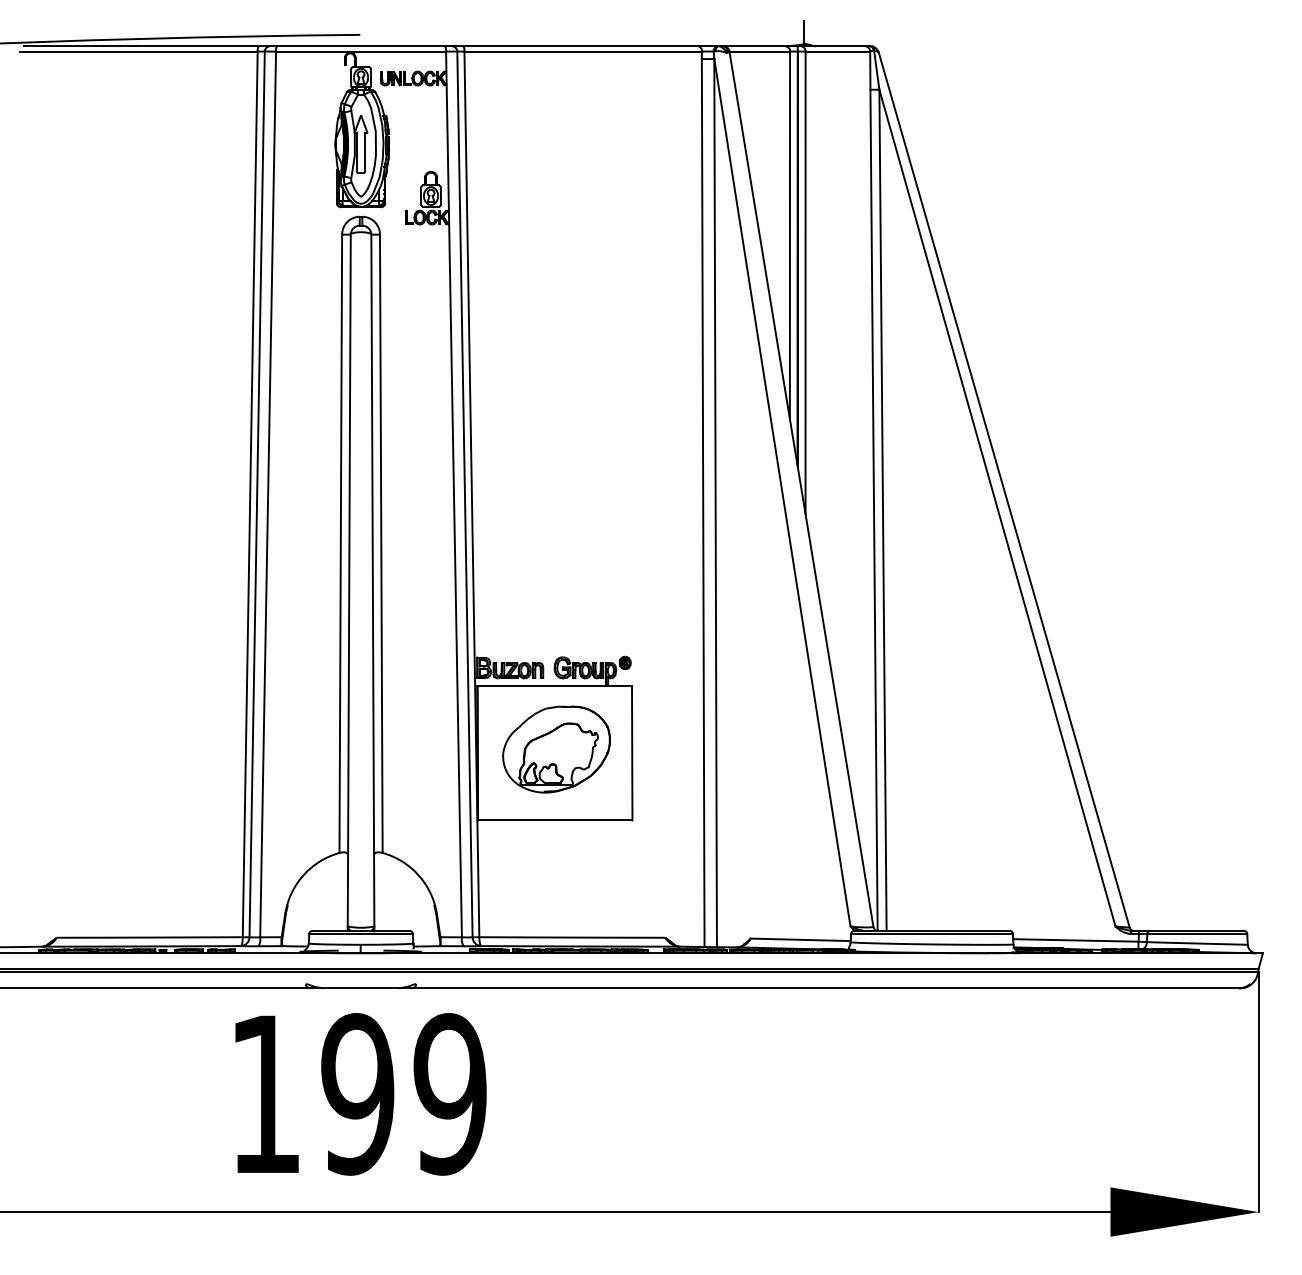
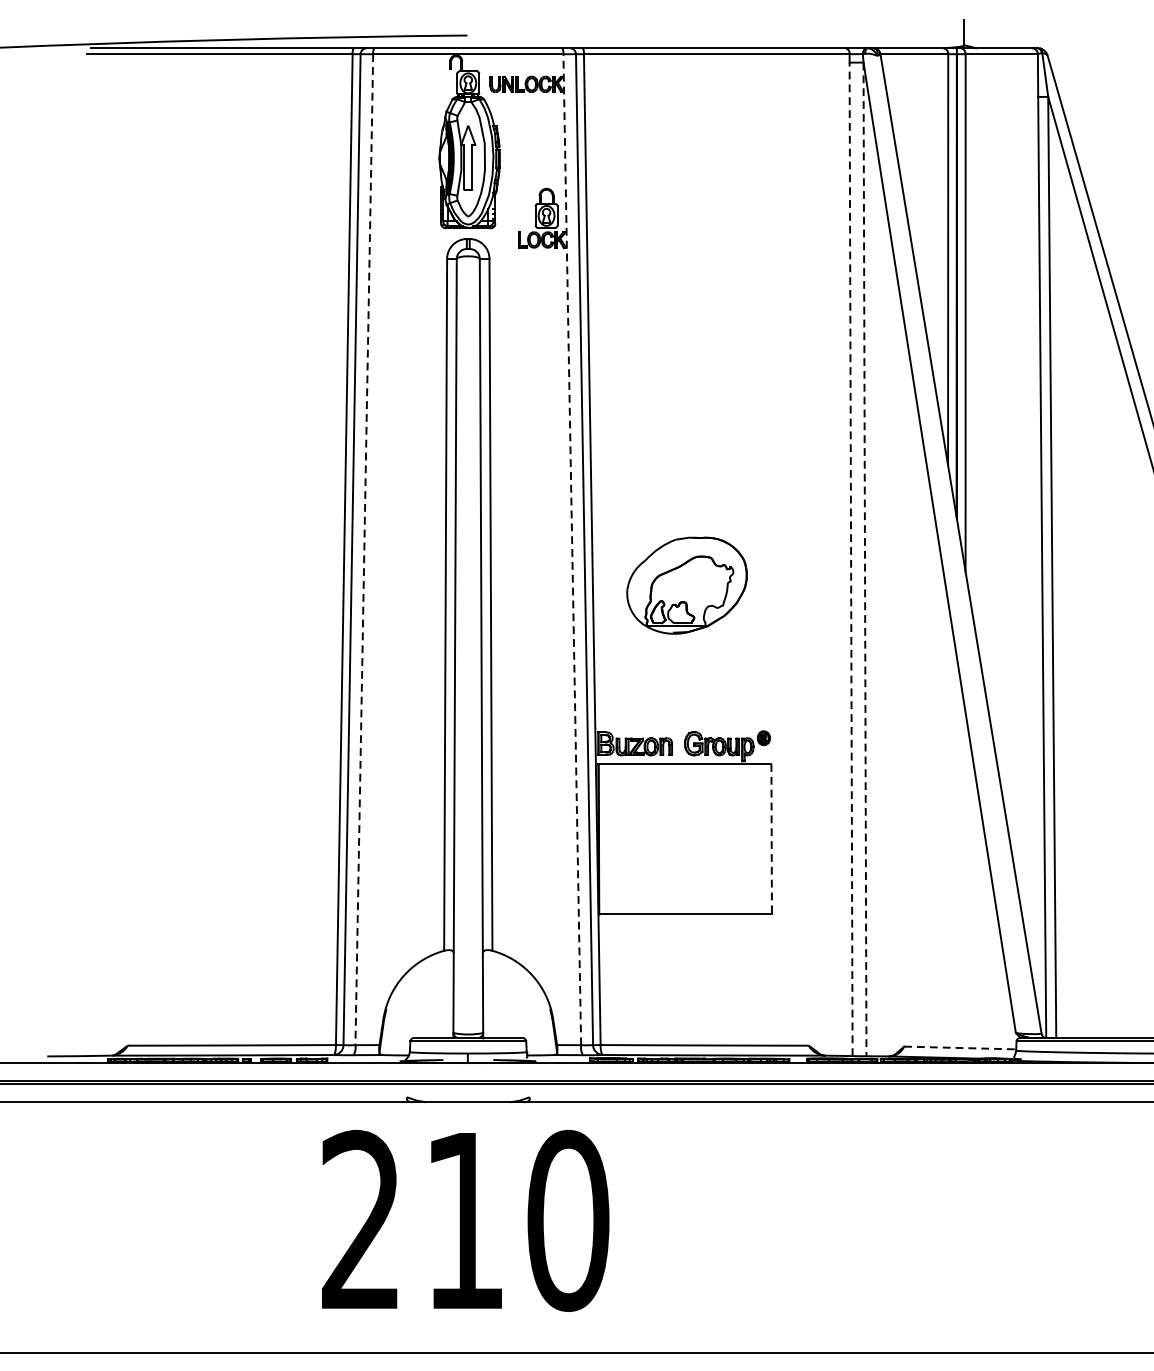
line: (268, 494) -> (364, 549), solid -> dashed
line: (454, 494) -> (572, 549), solid -> dashed
line: (703, 503) -> (851, 559), solid -> dashed
line: (715, 503) -> (864, 559), solid -> dashed
part: (556, 749) -> (686, 585), moved
line: (632, 753) -> (771, 839), solid -> dashed
line: (800, 939) -> (959, 1047), solid -> dashed
text: (358, 1094) -> (465, 1221), 199 -> 210

